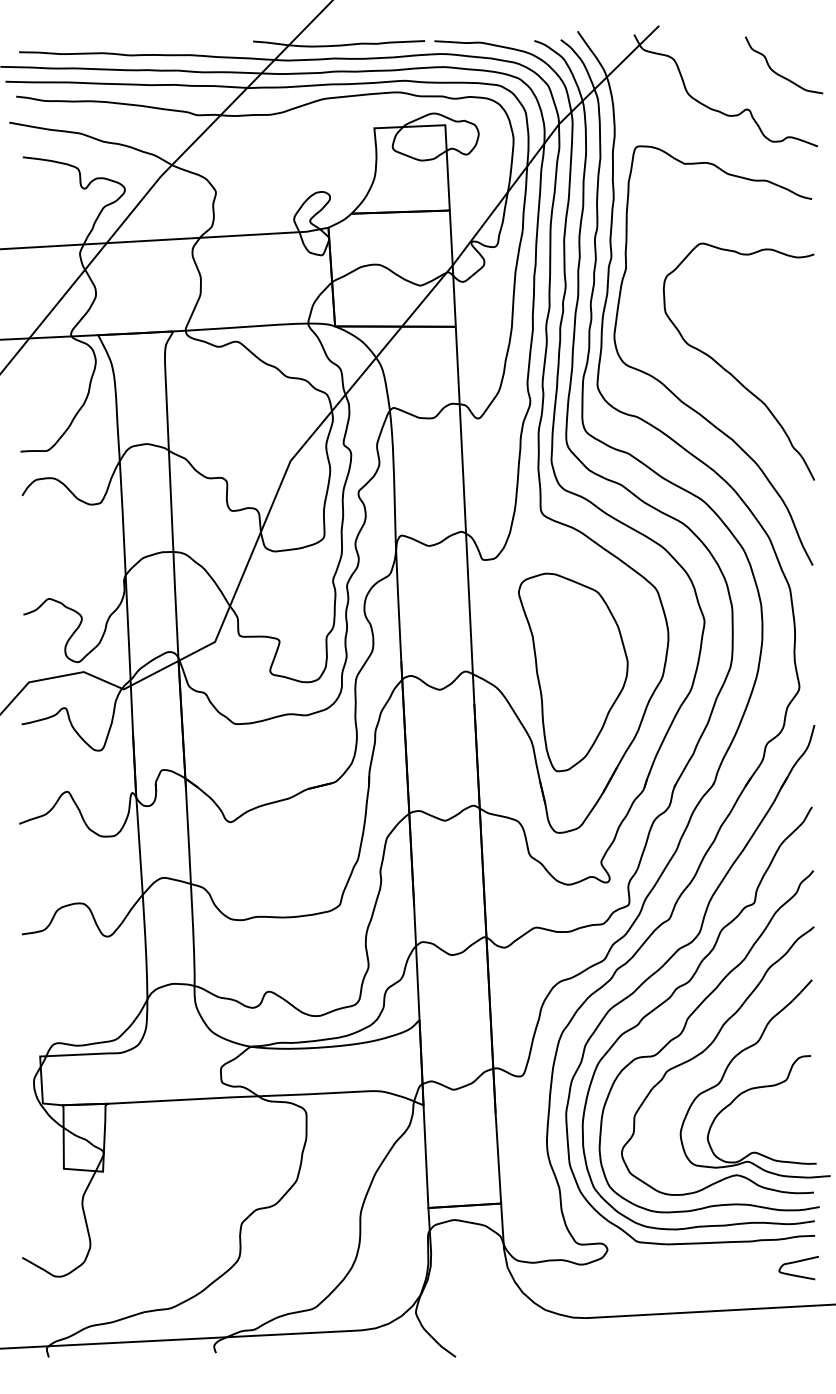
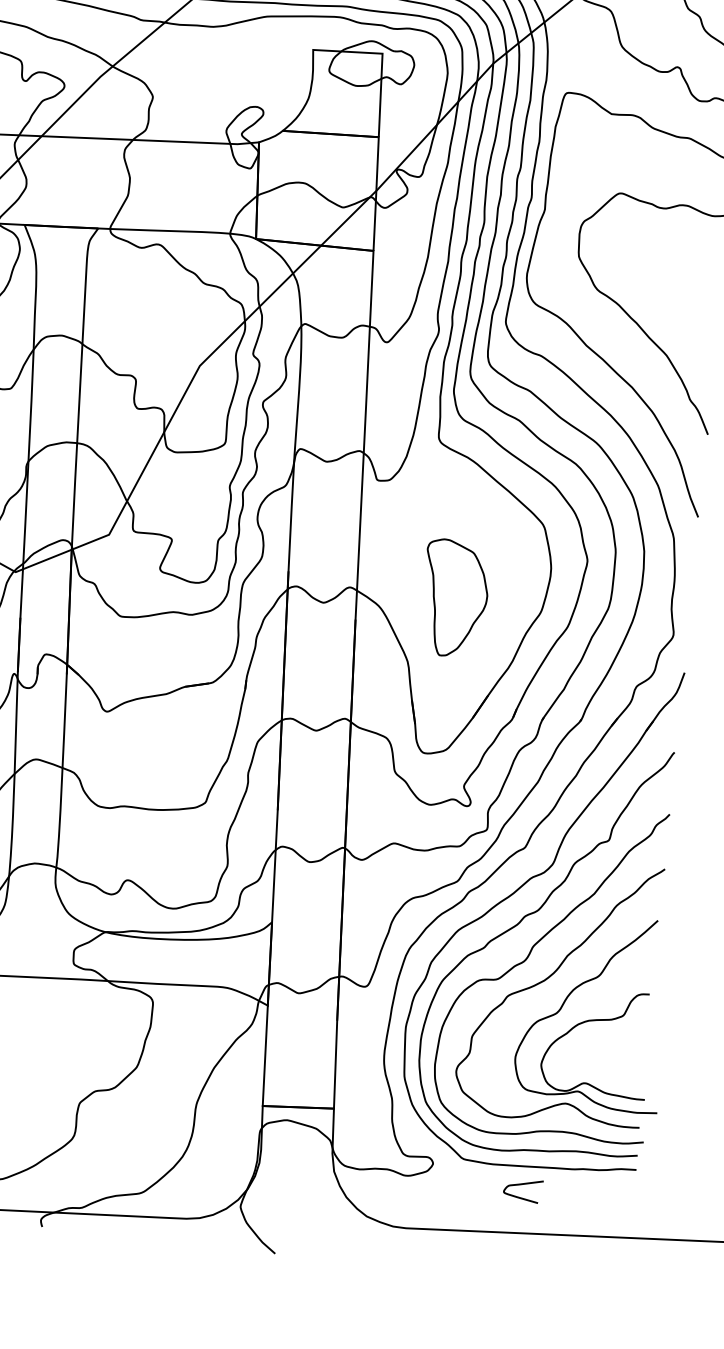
part: (573, 672) -> (455, 598), size x0.6
curve: (798, 1262) -> (523, 1185), moved

